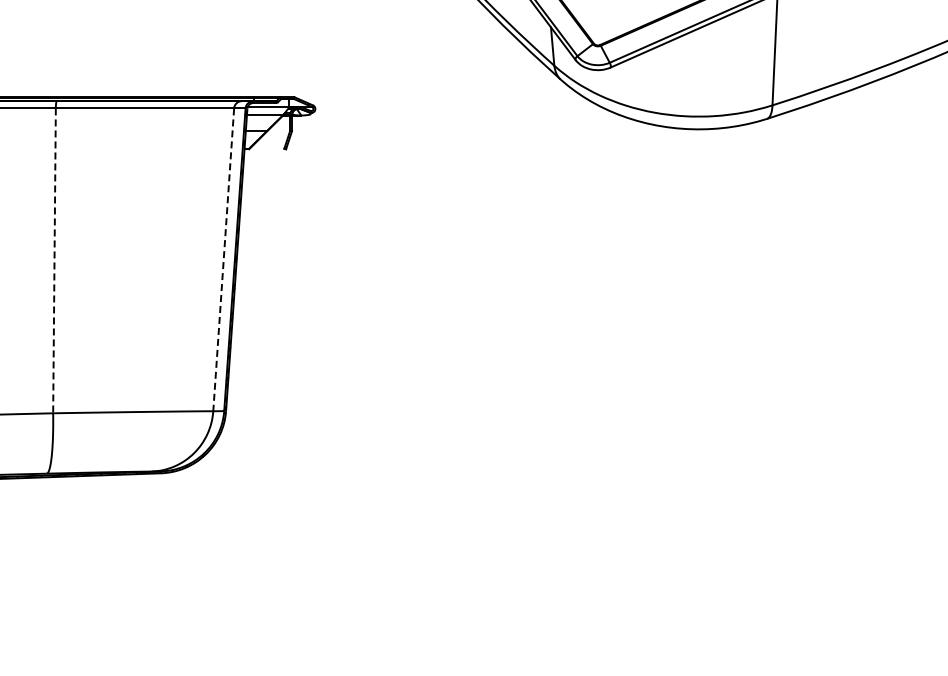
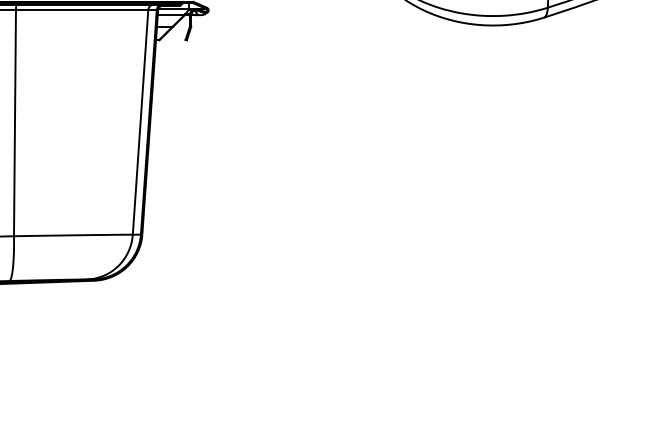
line: (223, 259) -> (140, 122), dashed -> solid
line: (54, 261) -> (14, 123), dashed -> solid

